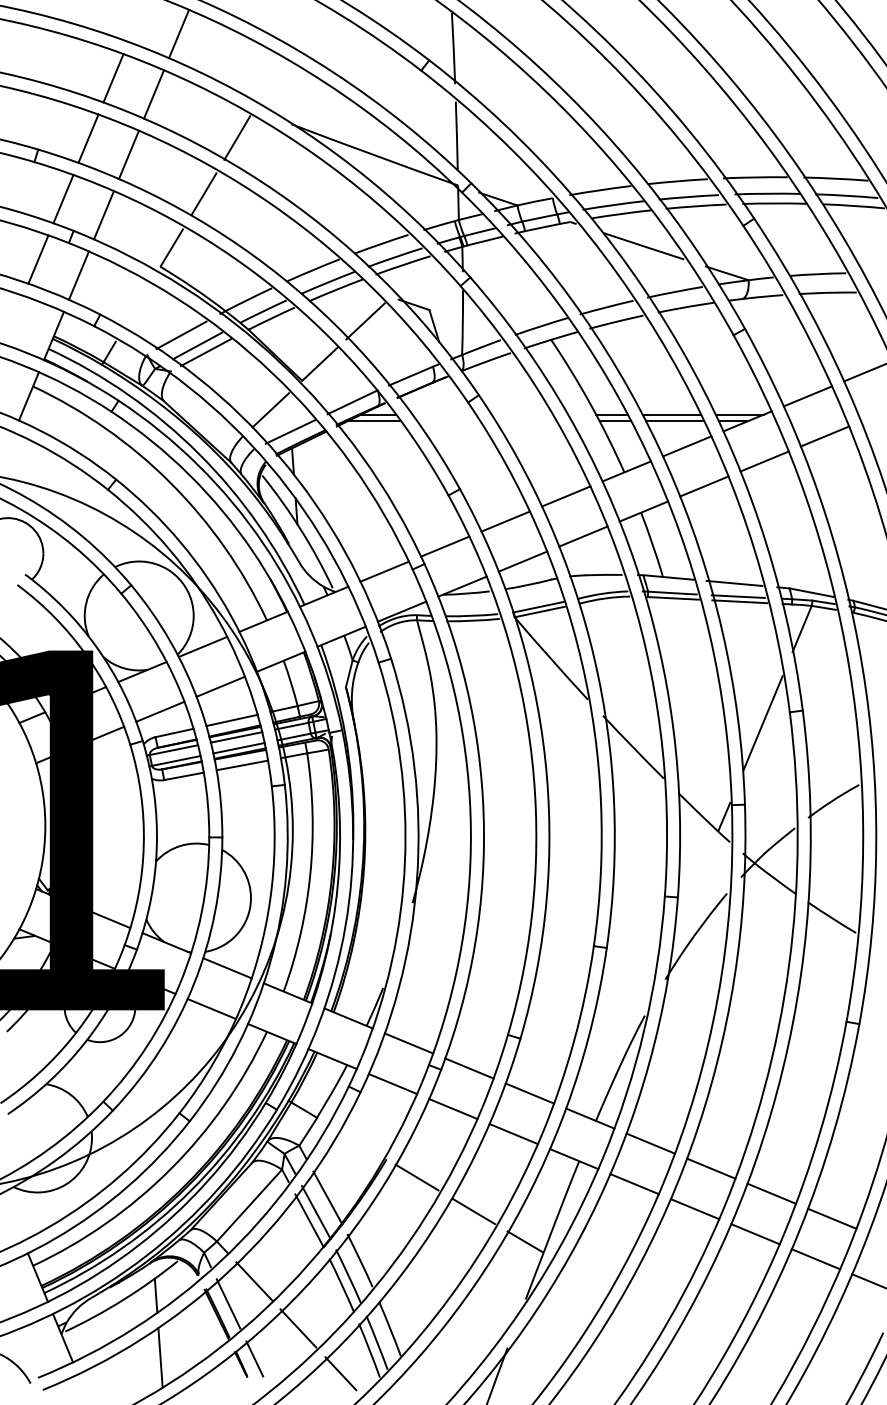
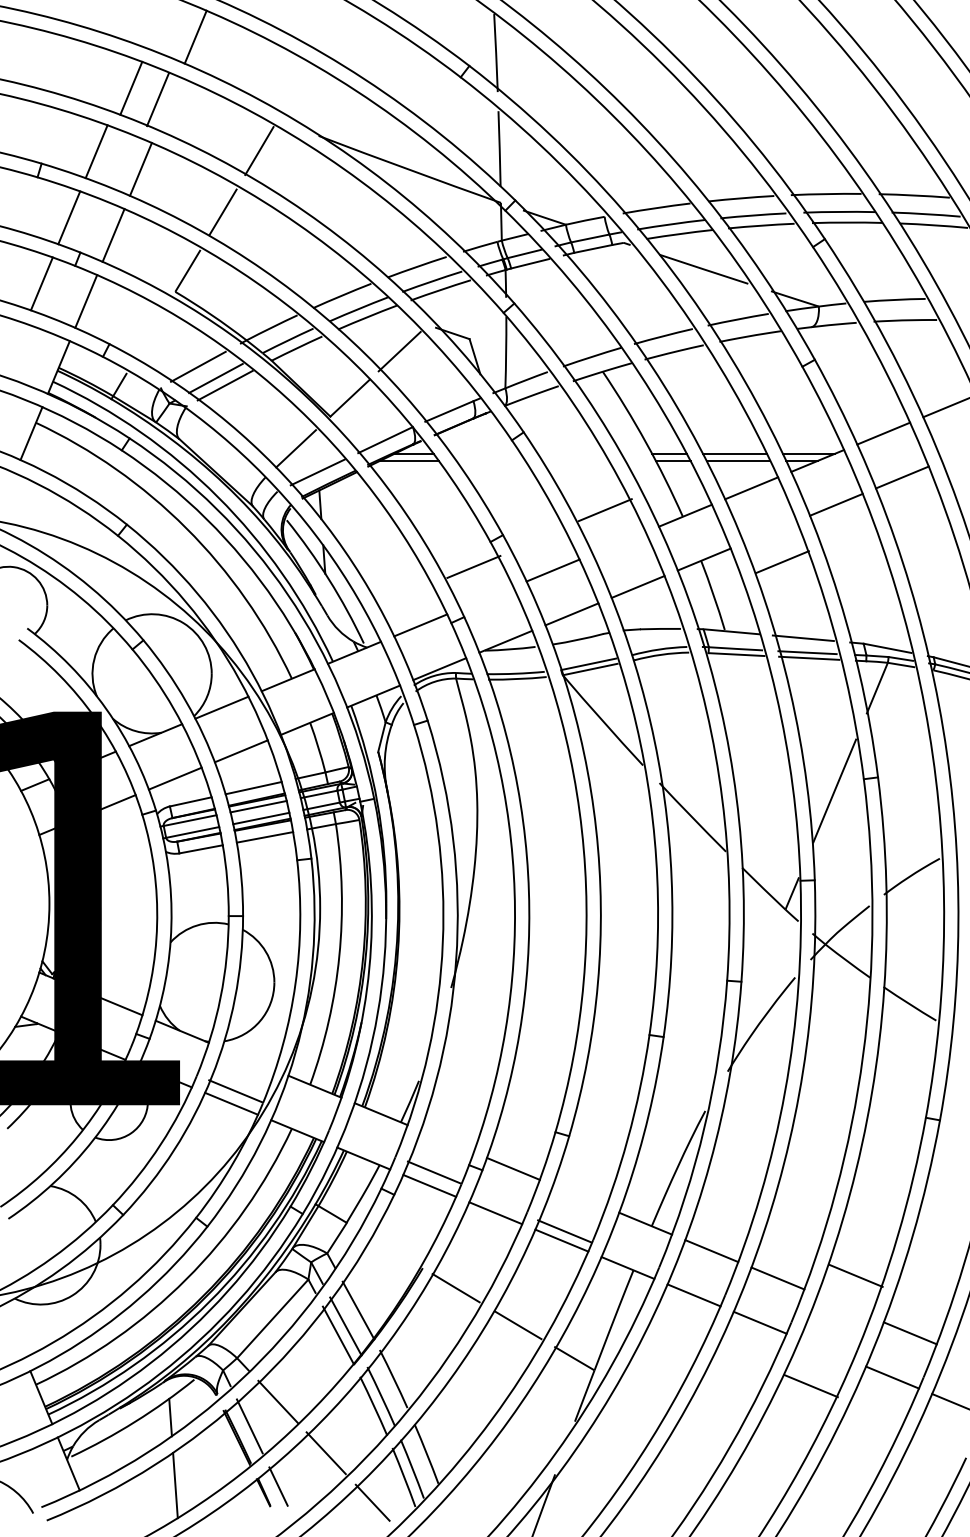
line: (113, 78) -> (158, 99), moved
line: (154, 93) -> (131, 87), moved
line: (703, 486) -> (781, 562), moved
line: (565, 496) -> (604, 510), moved
line: (444, 546) -> (473, 566), moved
line: (227, 968) -> (235, 1091), moved
line: (408, 1043) -> (433, 1172), moved
line: (529, 1093) -> (564, 1231), moved
line: (771, 1193) -> (855, 1275), moved
line: (754, 1234) -> (810, 1386), moved

